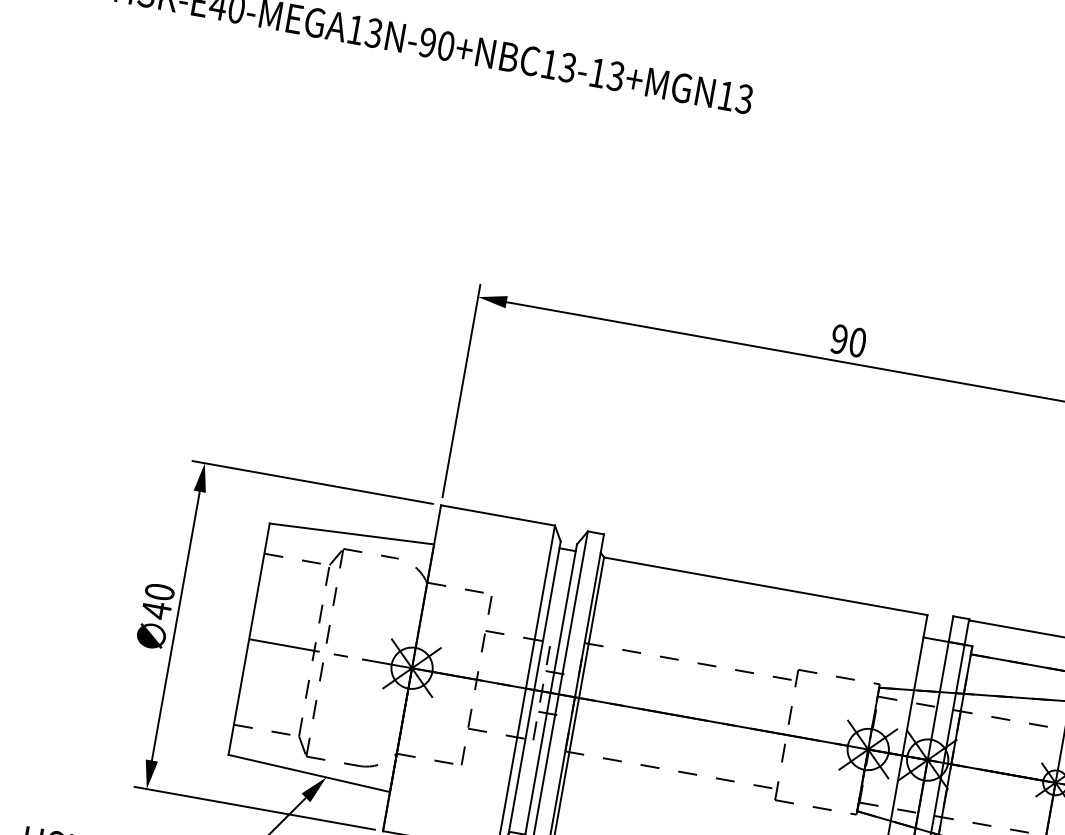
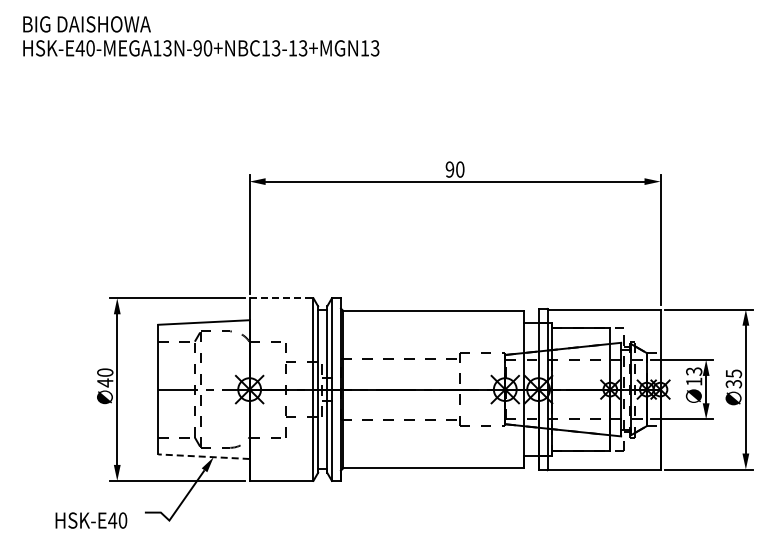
line: (497, 515) -> (281, 298), solid -> dashed
line: (310, 773) -> (204, 456), solid -> dashed

